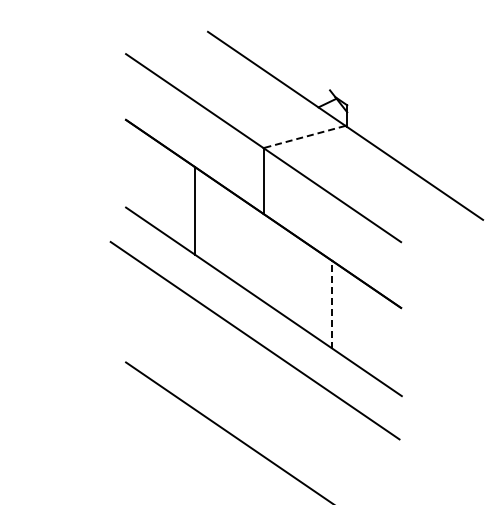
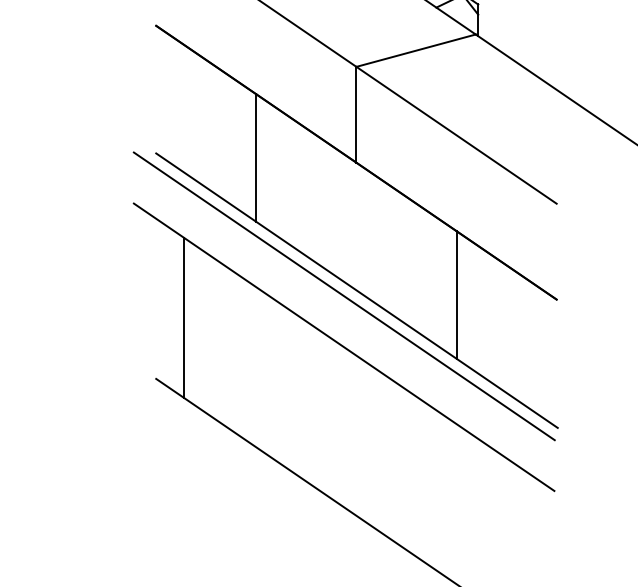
line: (304, 137) -> (416, 51), dashed -> solid
line: (332, 304) -> (456, 294), dashed -> solid
line: (254, 305) -> (343, 296), added
line: (145, 320) -> (184, 317), added

